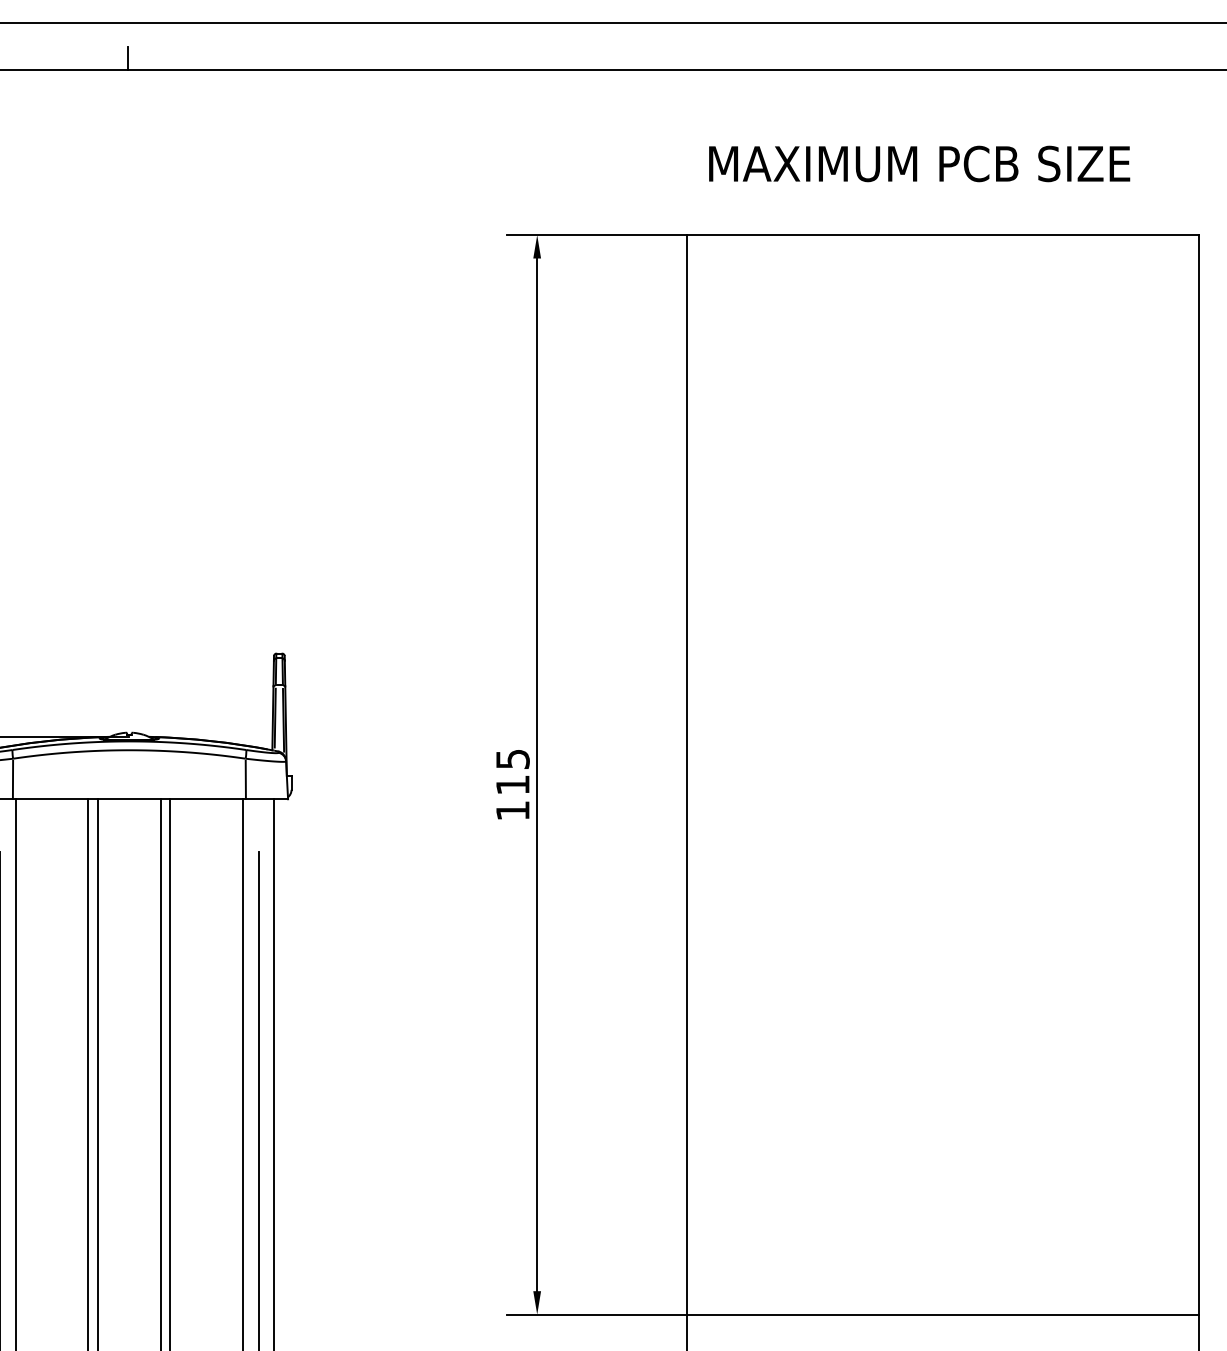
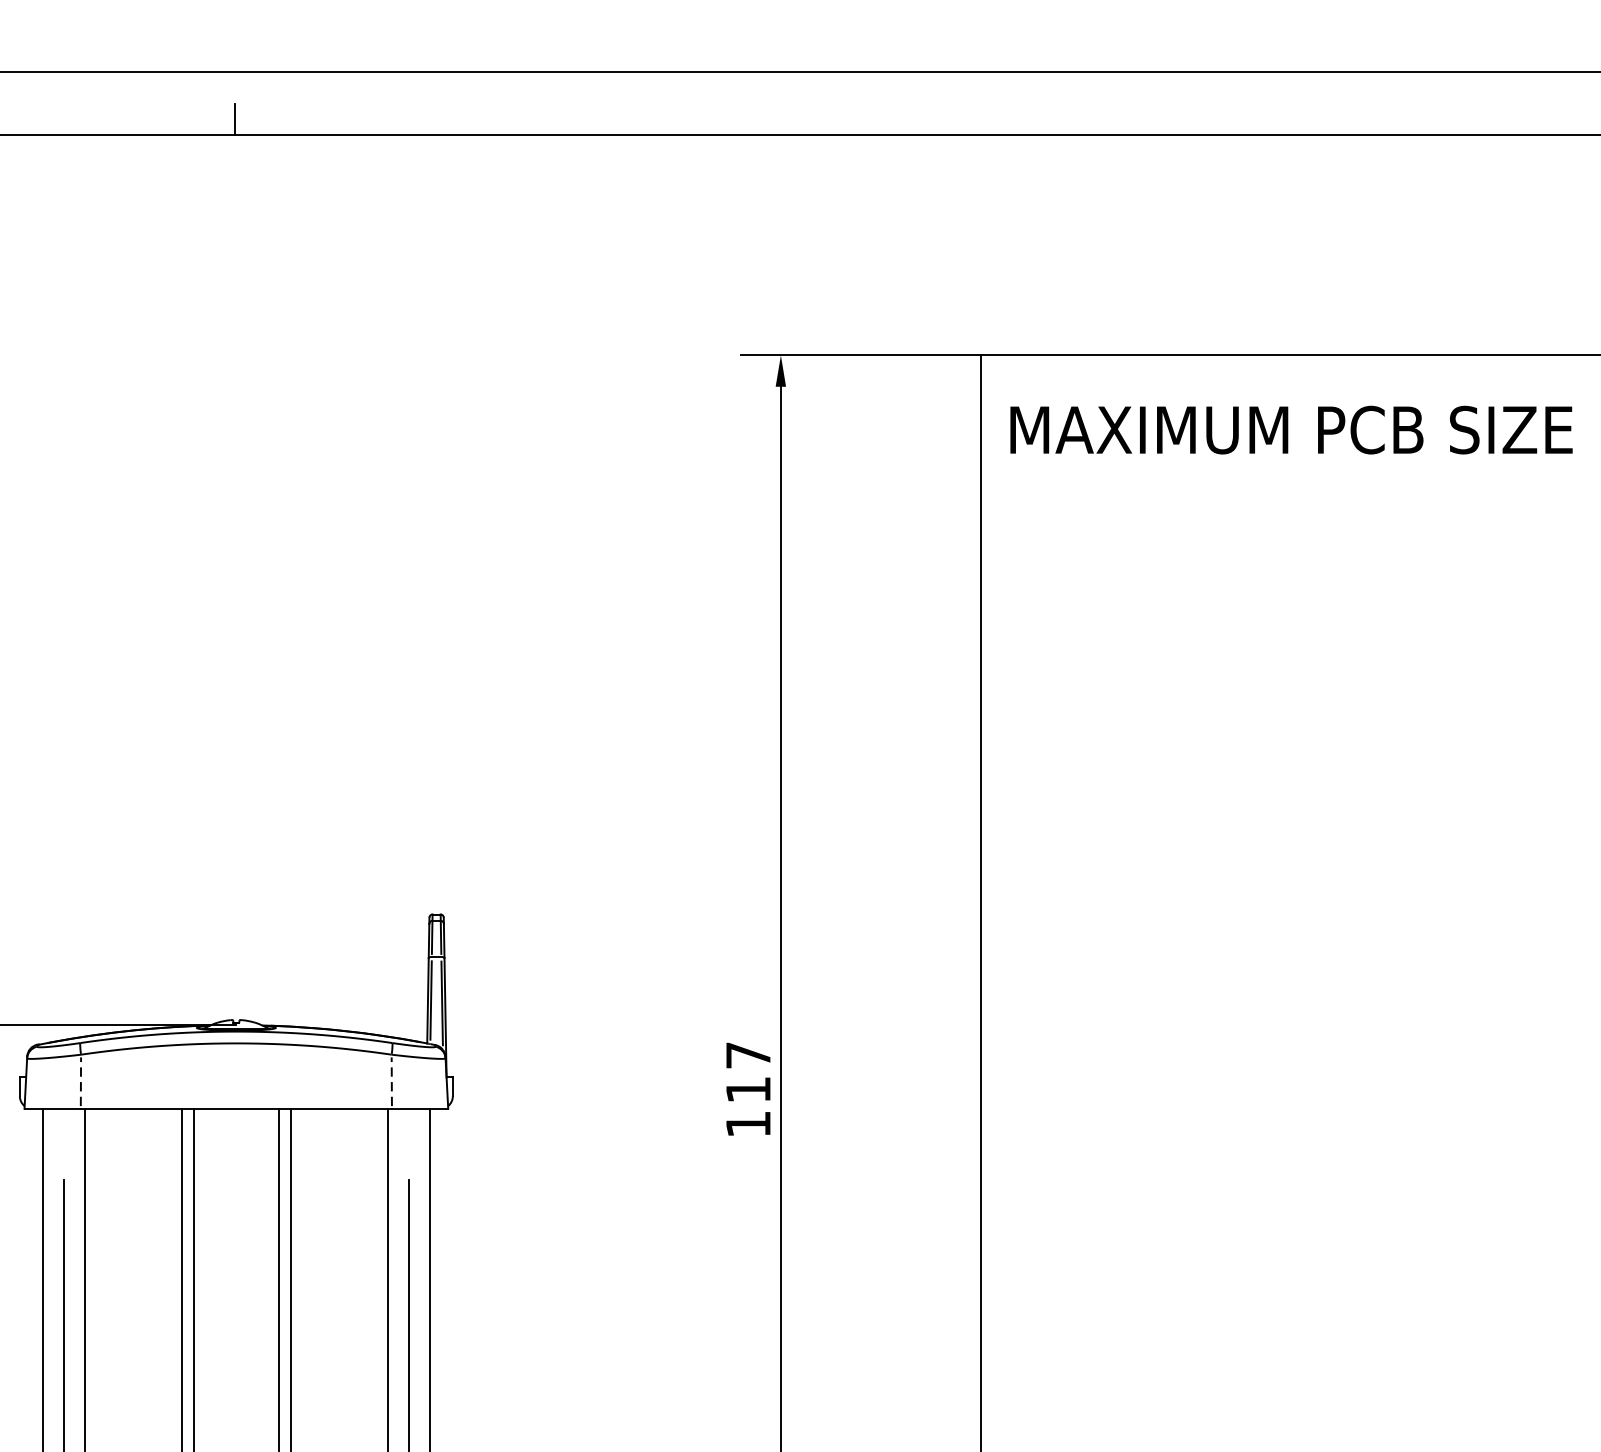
text: (919, 163) -> (1291, 429), moved
text: (512, 758) -> (747, 1054), 115 -> 117
line: (13, 778) -> (81, 1081), solid -> dashed
line: (245, 778) -> (391, 1081), solid -> dashed

